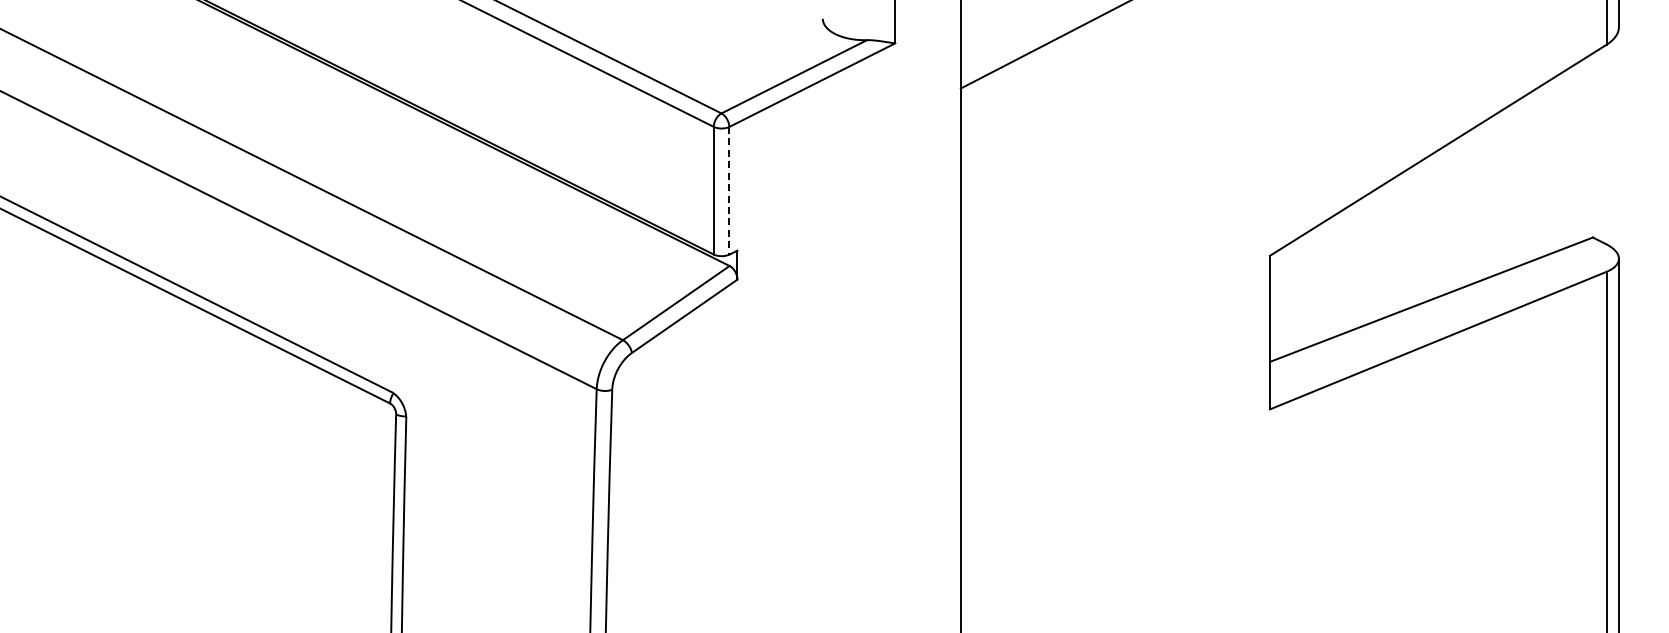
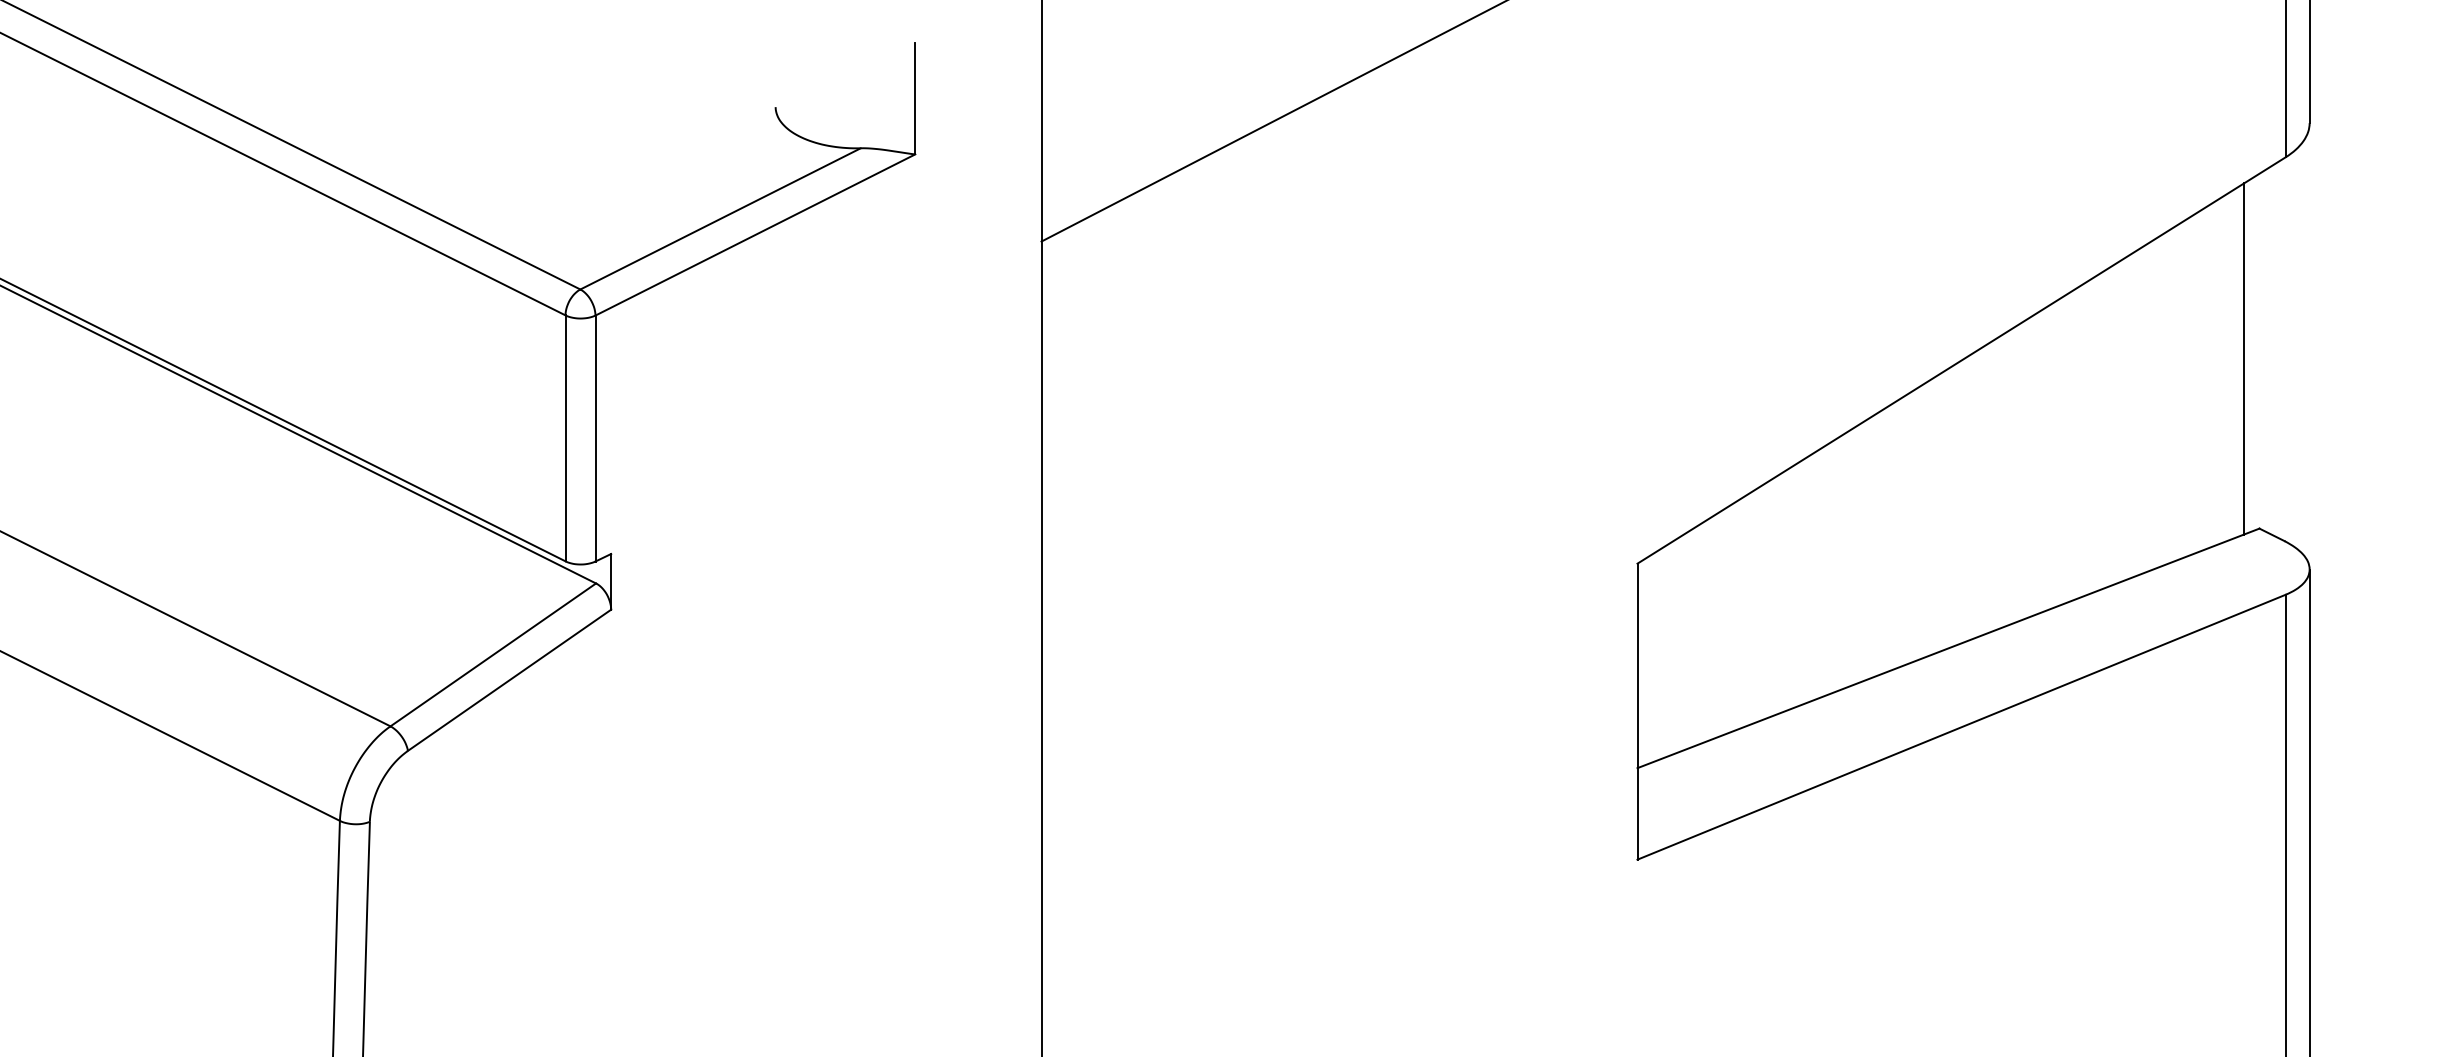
line: (1584, 149) -> (2243, 358), added
line: (729, 190) -> (595, 437), dashed -> solid

